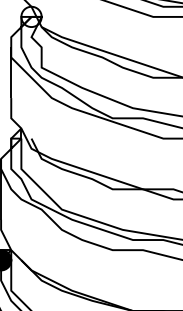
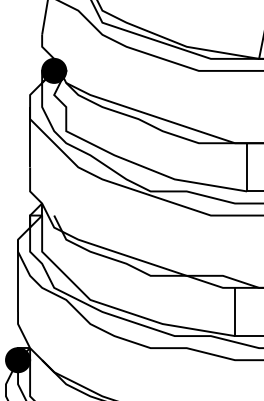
fill: (31, 16) -> (54, 70), added

